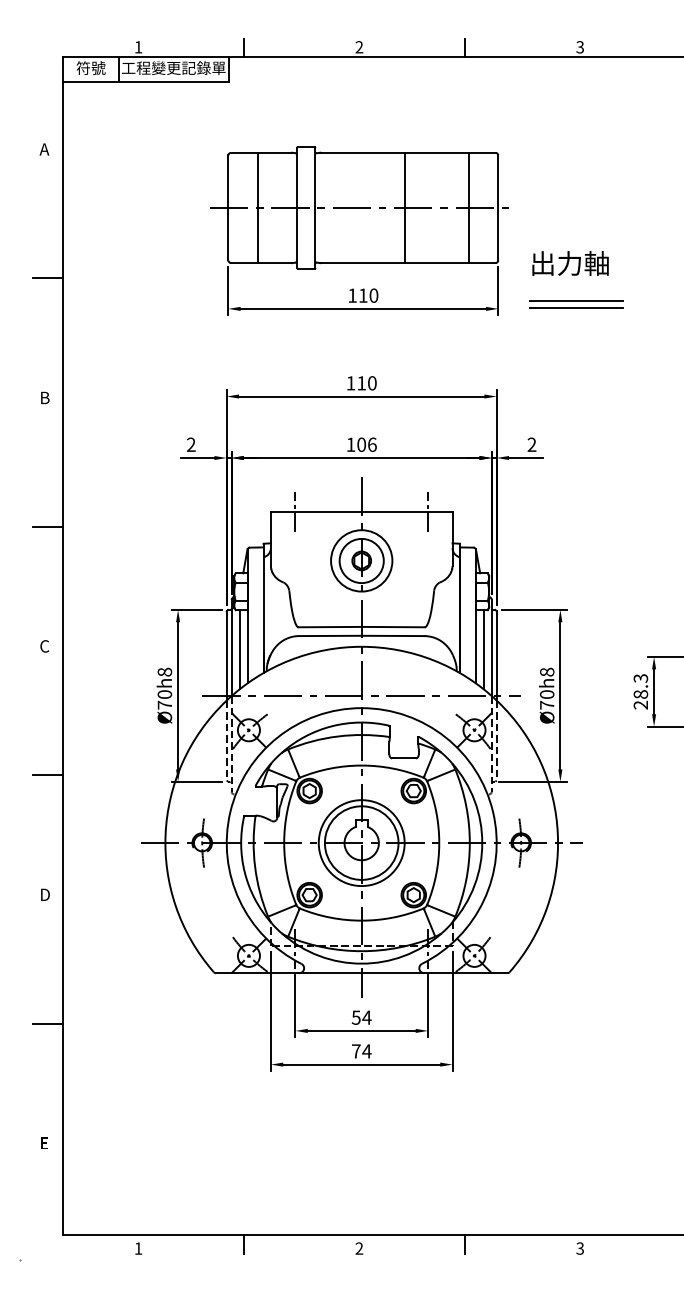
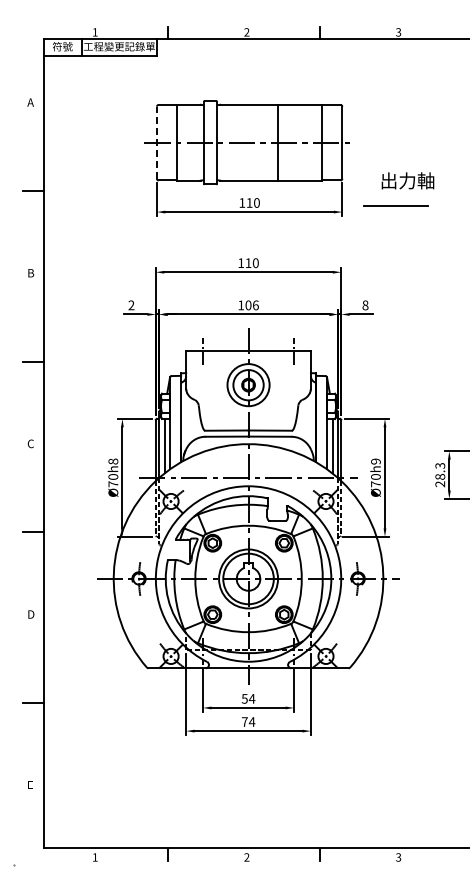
line: (227, 207) -> (156, 142), solid -> dashed
text: (569, 262) -> (407, 180), moved
line: (575, 308) -> (395, 211), removed
text: (532, 444) -> (365, 305), 2 -> 8
text: (546, 672) -> (375, 461), Ø70h8 -> Ø70h9

